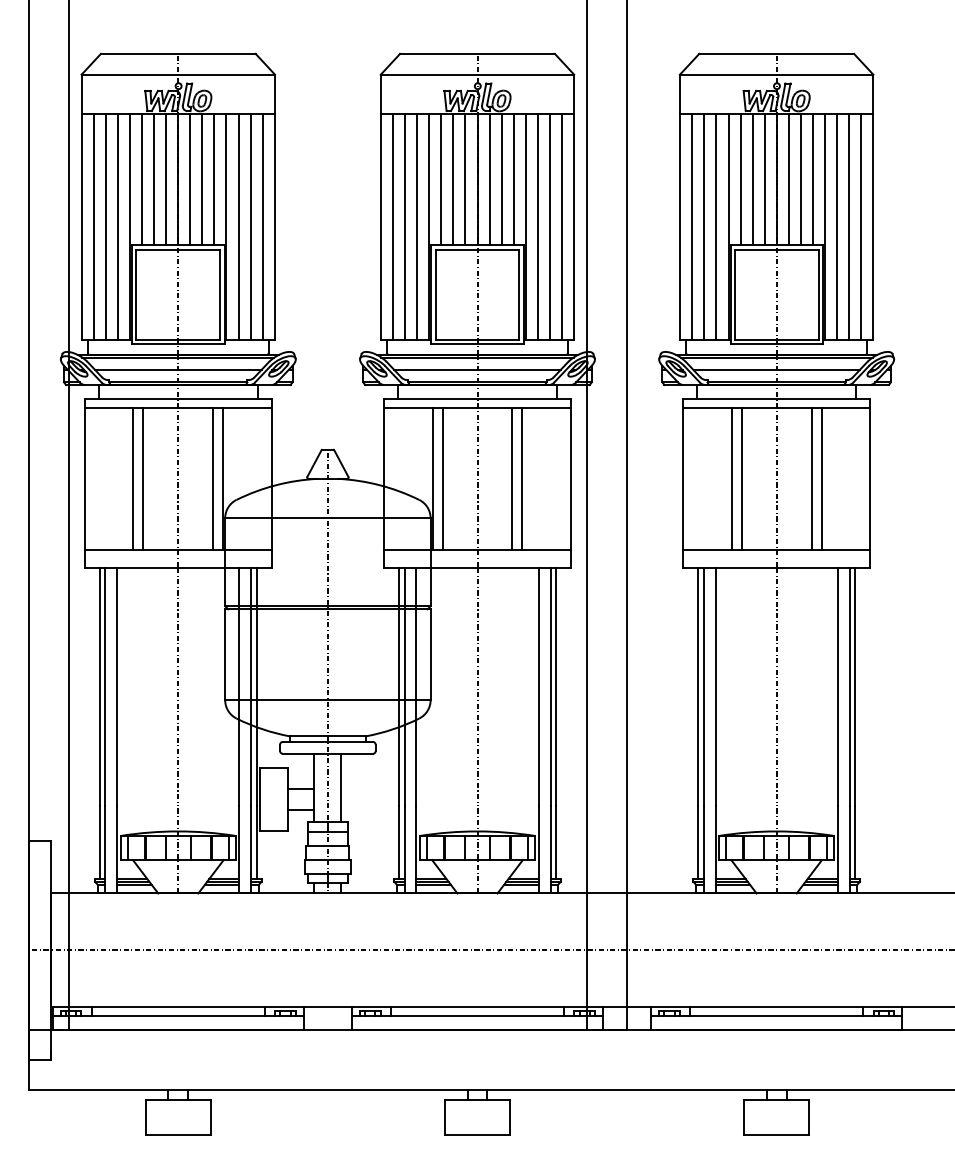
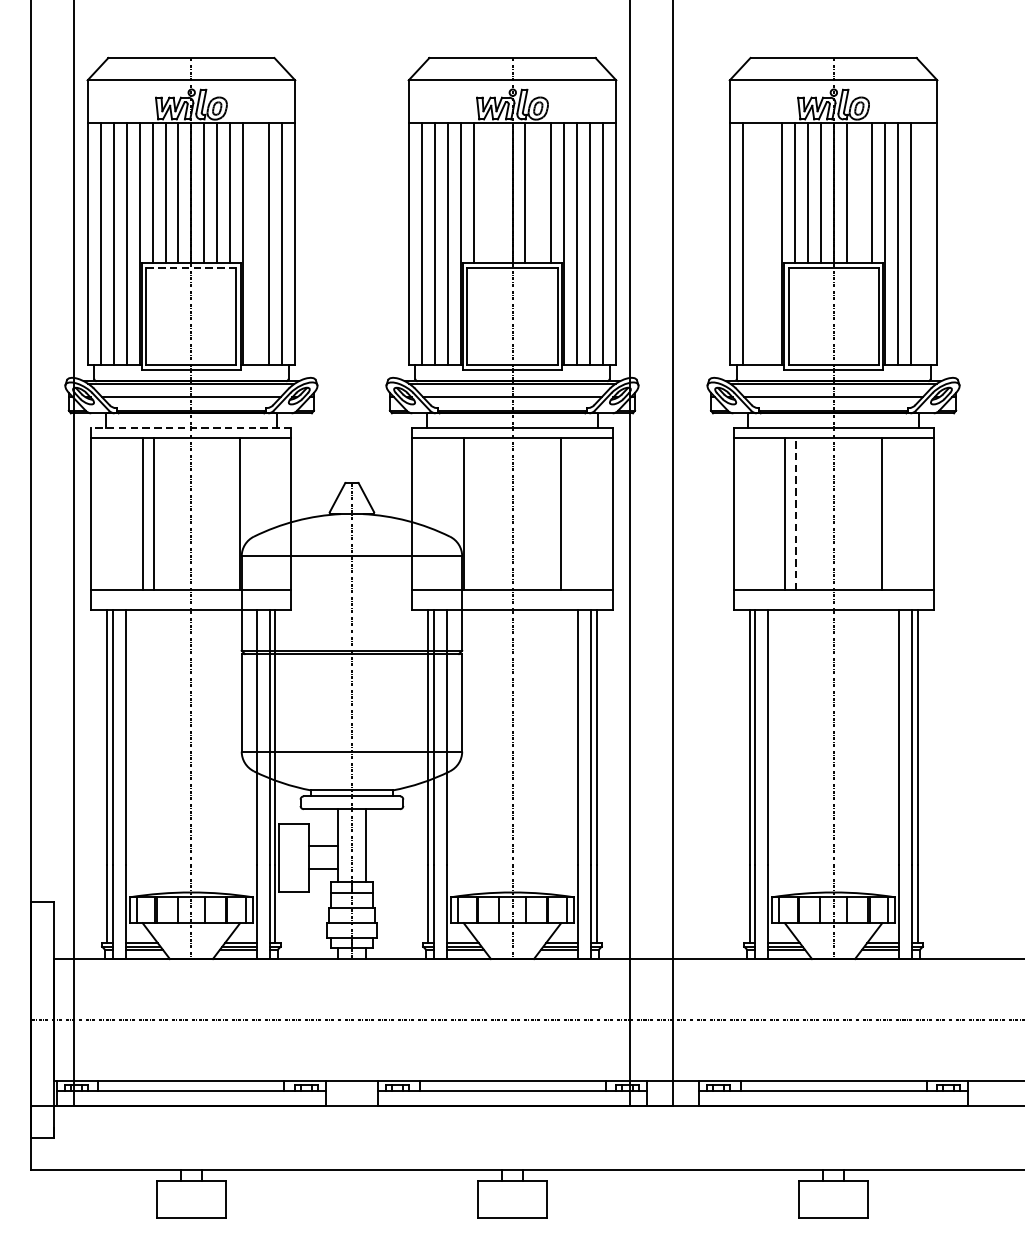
line: (453, 179) -> (486, 192), removed
line: (465, 179) -> (499, 192), removed
line: (501, 179) -> (538, 192), removed
line: (800, 179) -> (859, 192), removed
line: (238, 227) -> (256, 244), removed
line: (704, 227) -> (756, 244), removed
line: (716, 227) -> (768, 244), removed
line: (860, 227) -> (923, 244), removed
line: (178, 249) -> (191, 267), solid -> dashed
line: (177, 398) -> (190, 427), solid -> dashed
line: (213, 478) -> (229, 513), removed
line: (442, 478) -> (474, 513), removed
line: (512, 478) -> (550, 513), removed
line: (741, 478) -> (795, 513), solid -> dashed
line: (811, 478) -> (870, 513), removed

